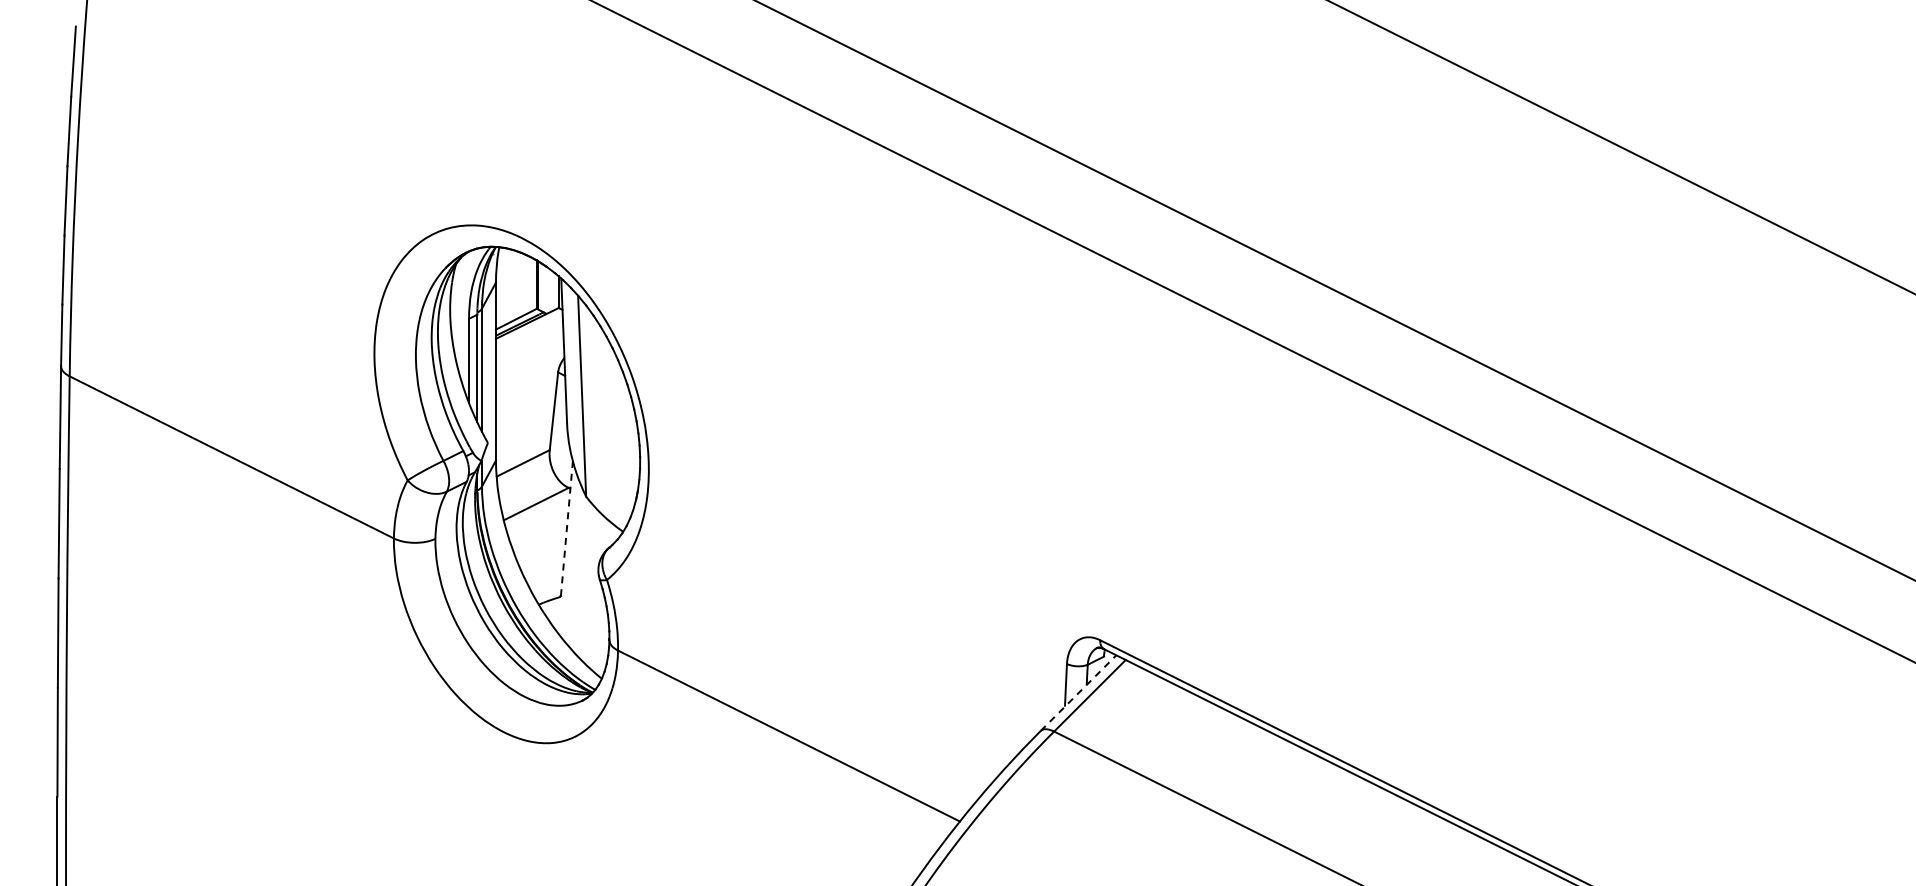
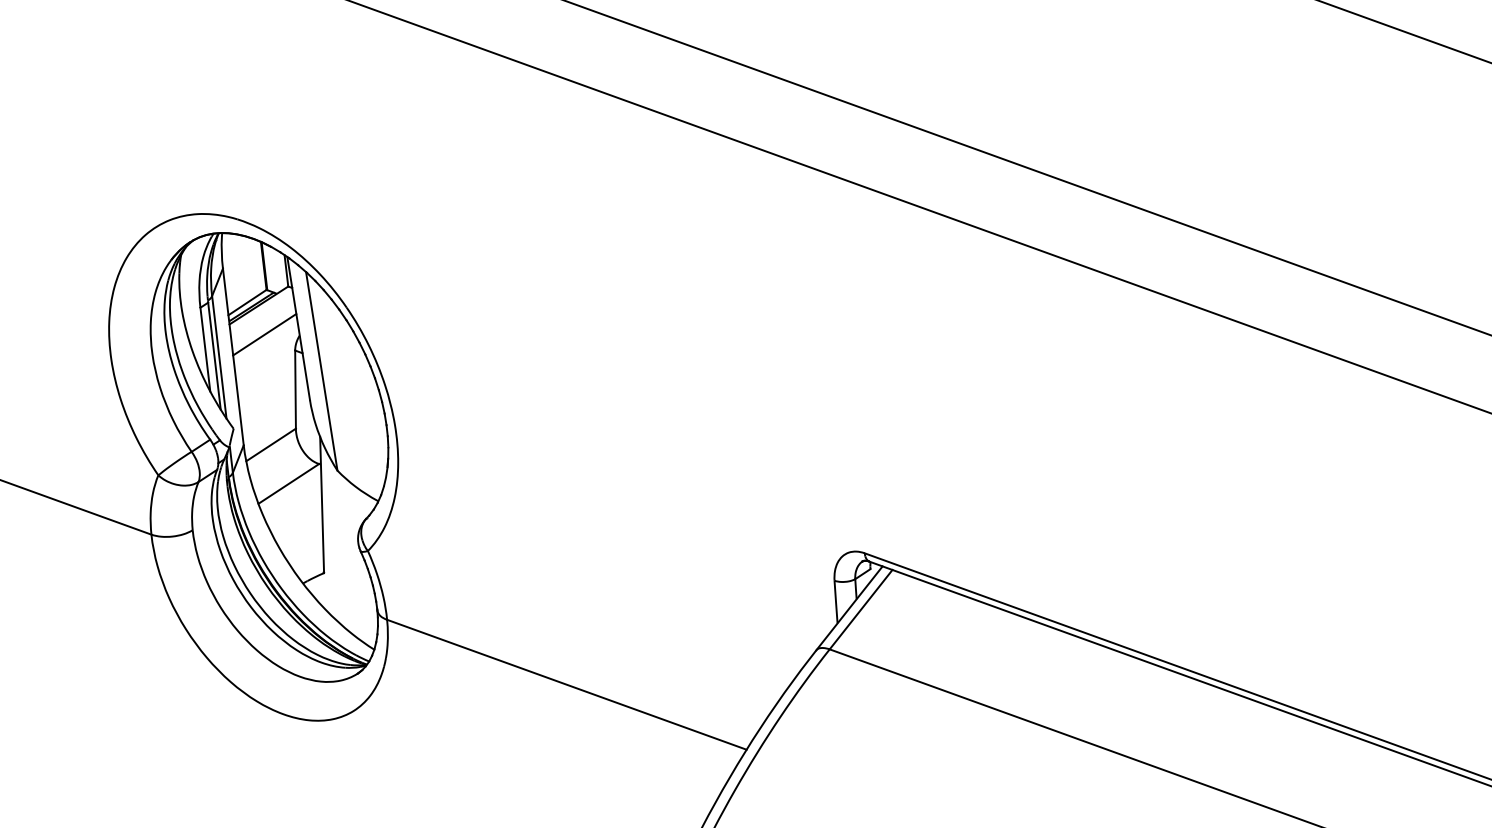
line: (529, 353) -> (264, 335), added
line: (566, 529) -> (321, 505), dashed -> solid
line: (1078, 693) -> (849, 608), dashed -> solid

